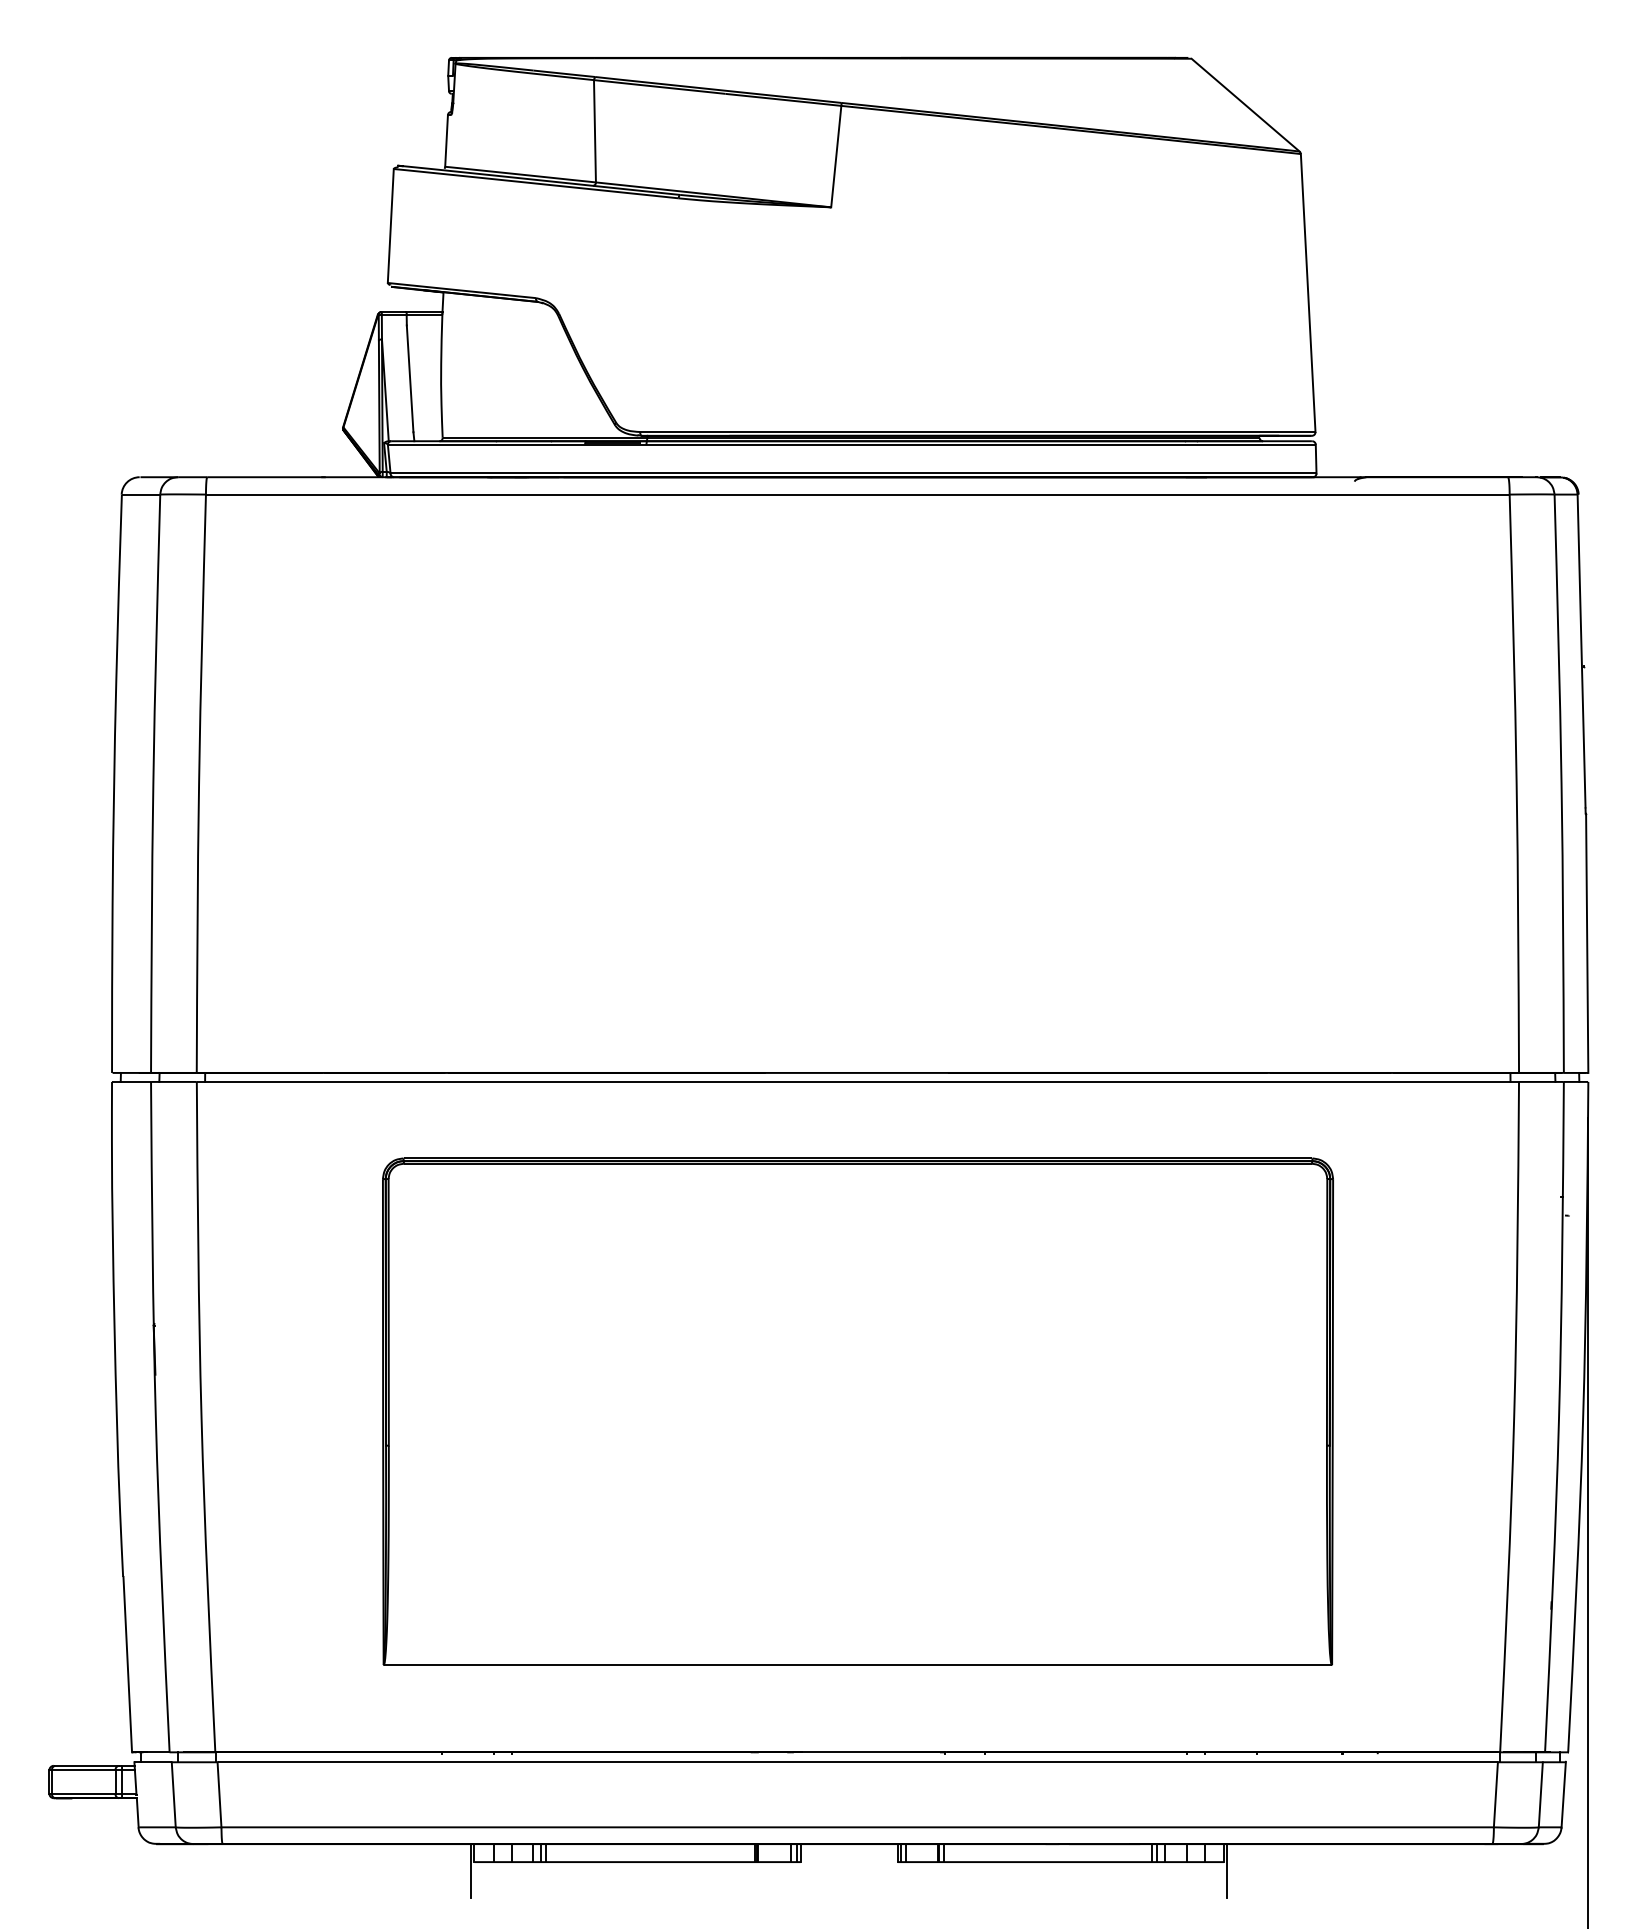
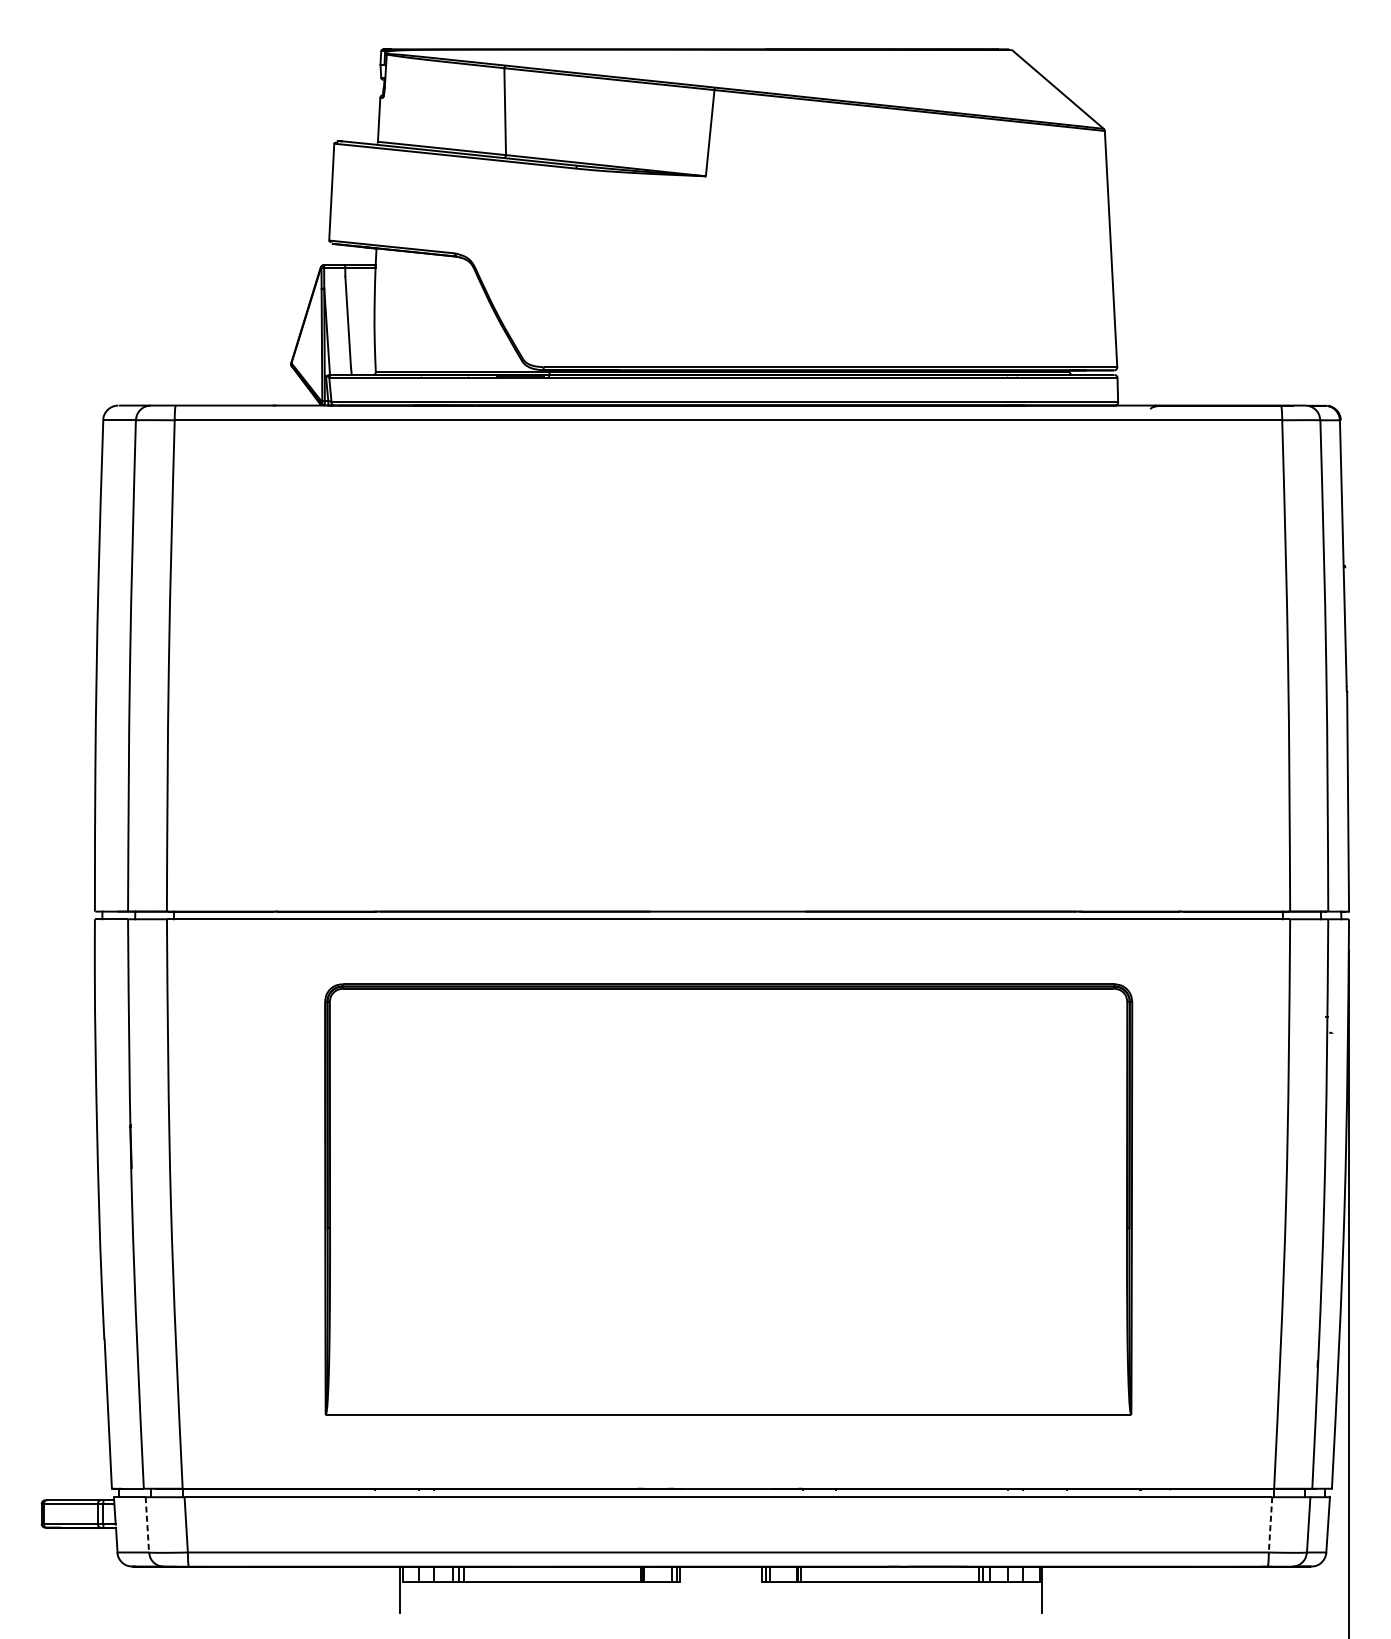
line: (173, 1794) -> (147, 1524), solid -> dashed
line: (1495, 1794) -> (1270, 1524), solid -> dashed

